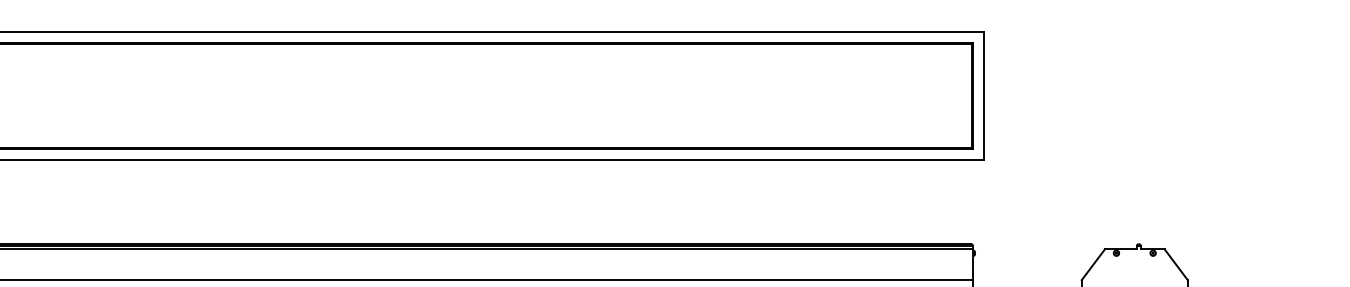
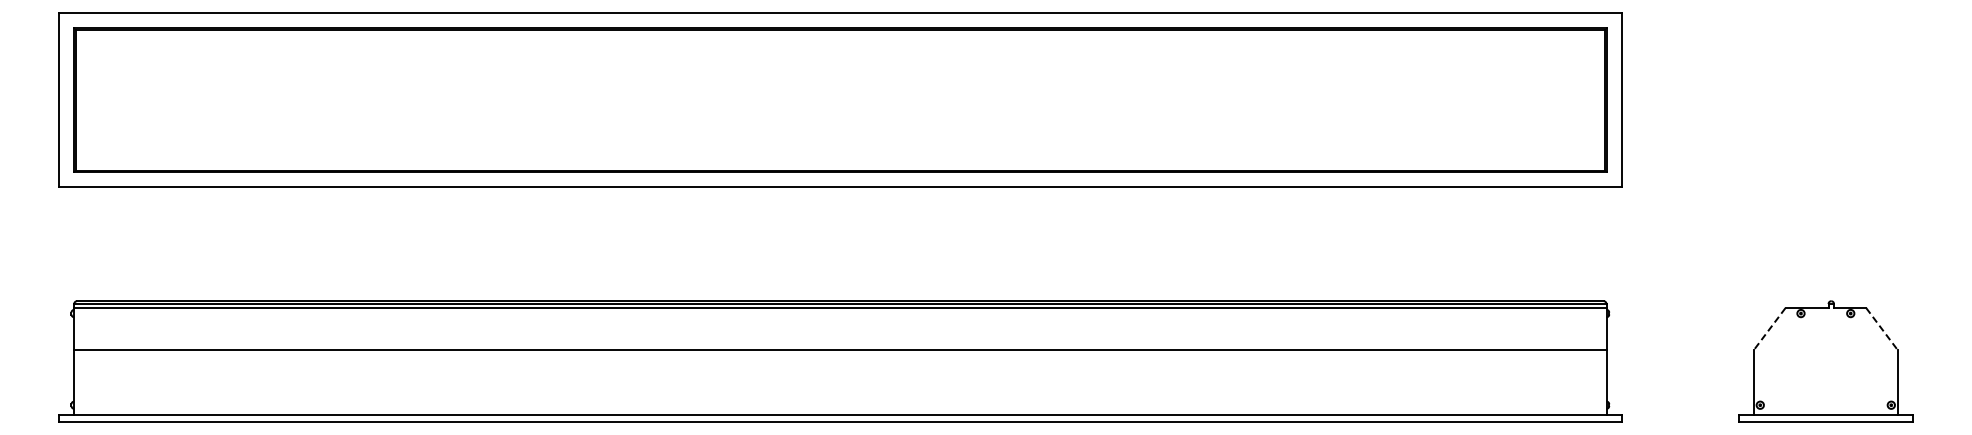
line: (1093, 264) -> (1769, 329), solid -> dashed
line: (1176, 264) -> (1882, 329), solid -> dashed

